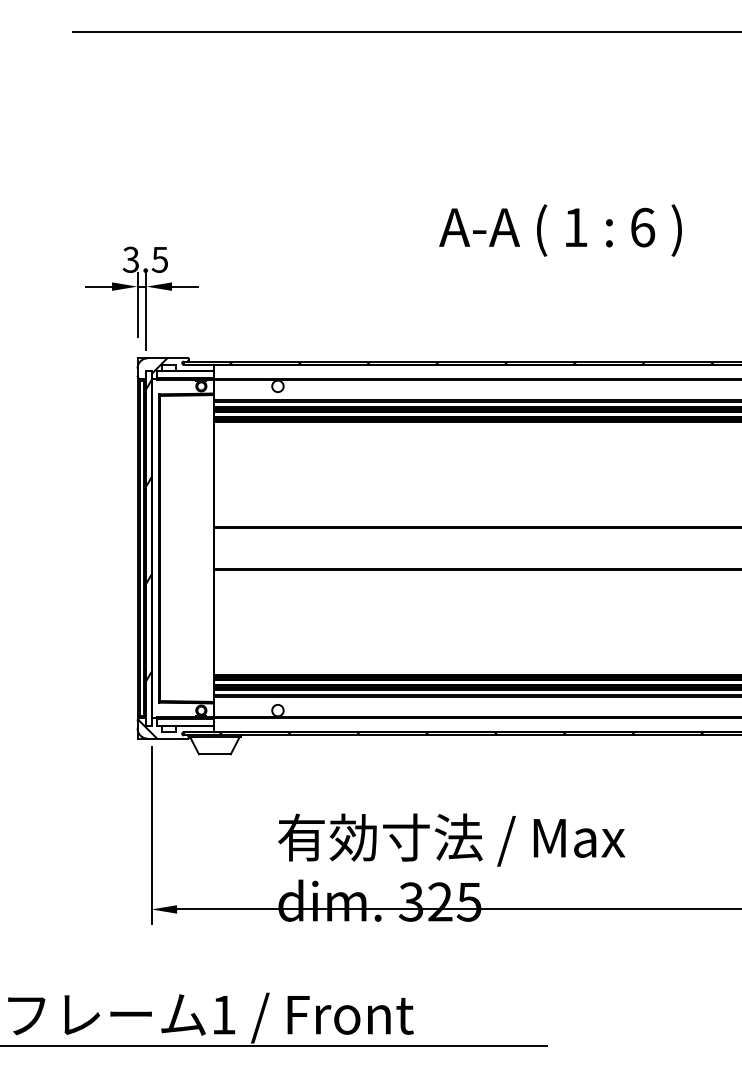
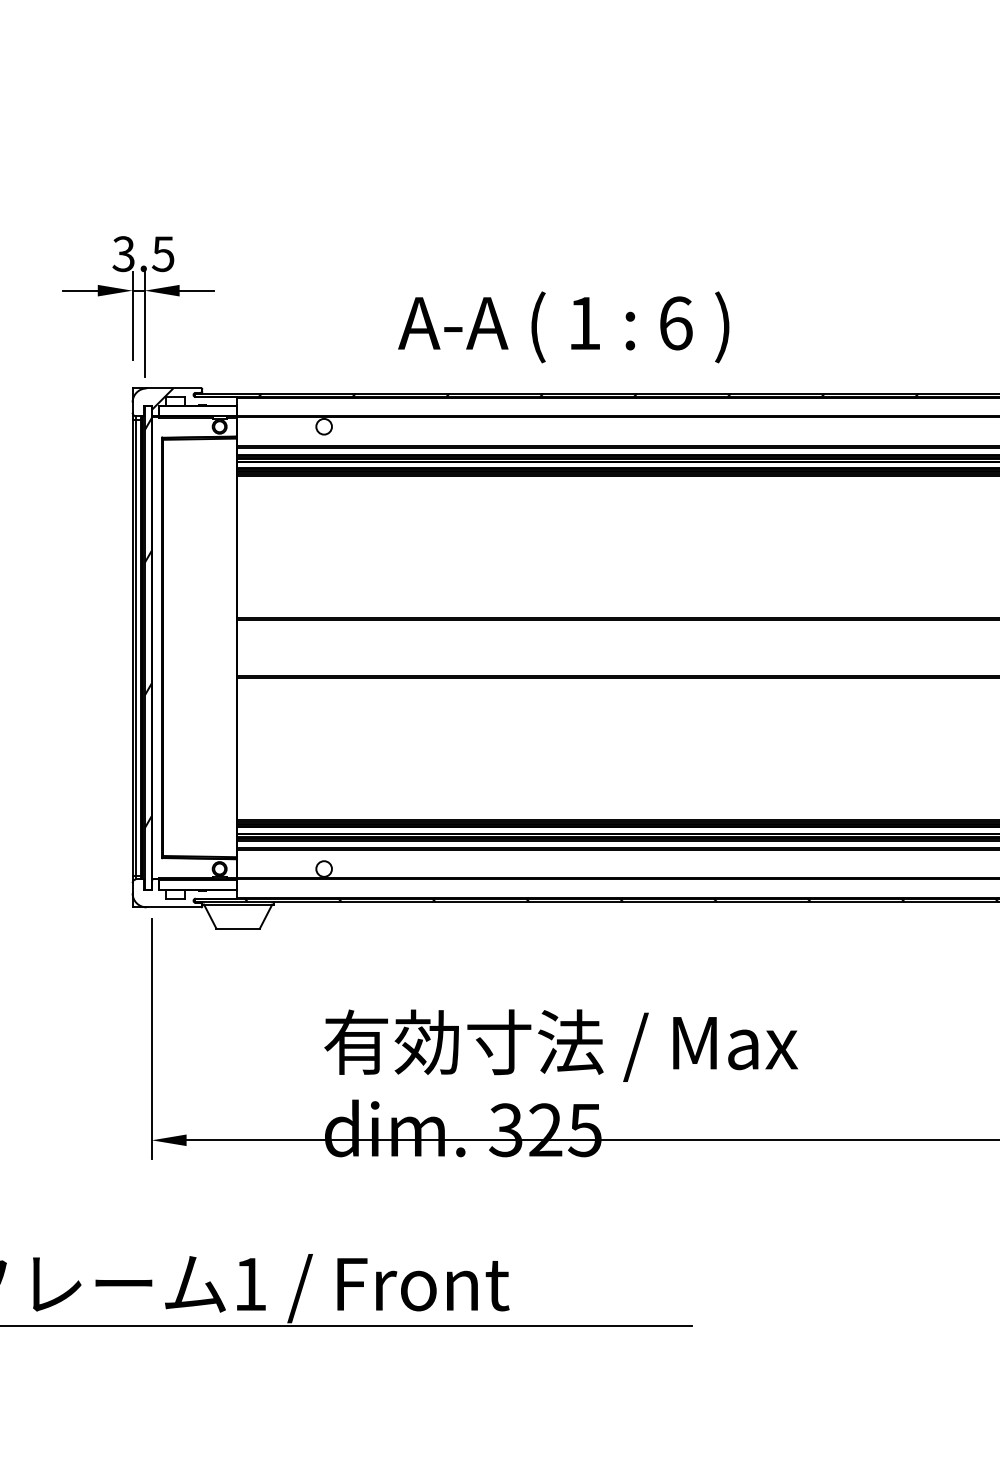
text: (560, 230) -> (563, 327), moved
hatch: (175, 728) -> (184, 893), removed

